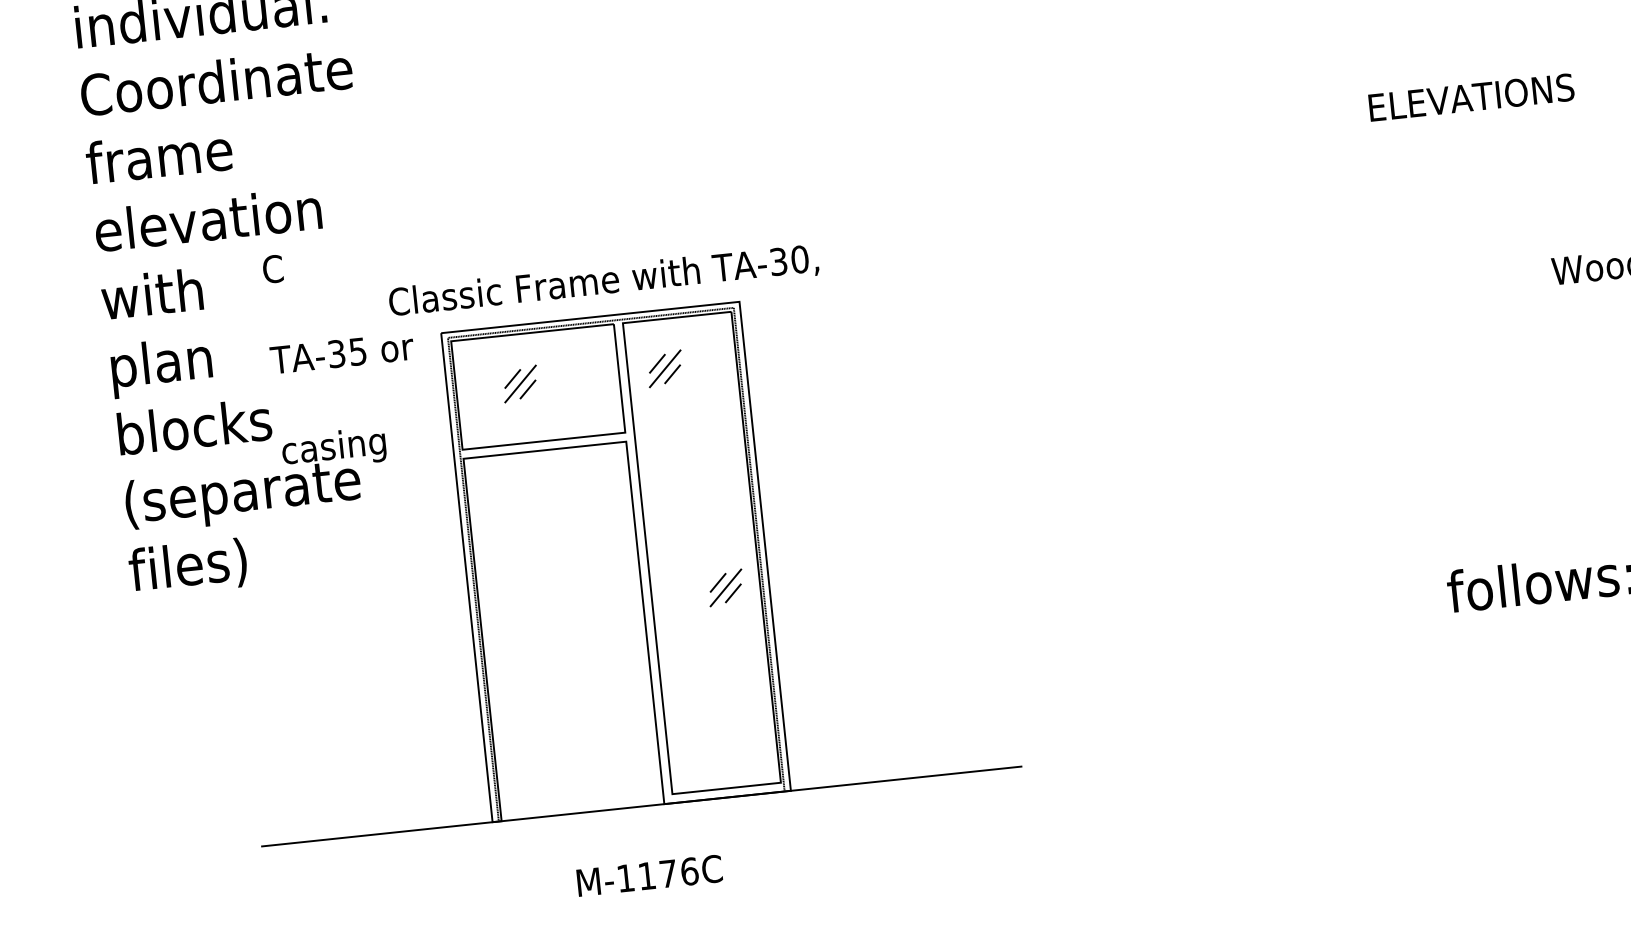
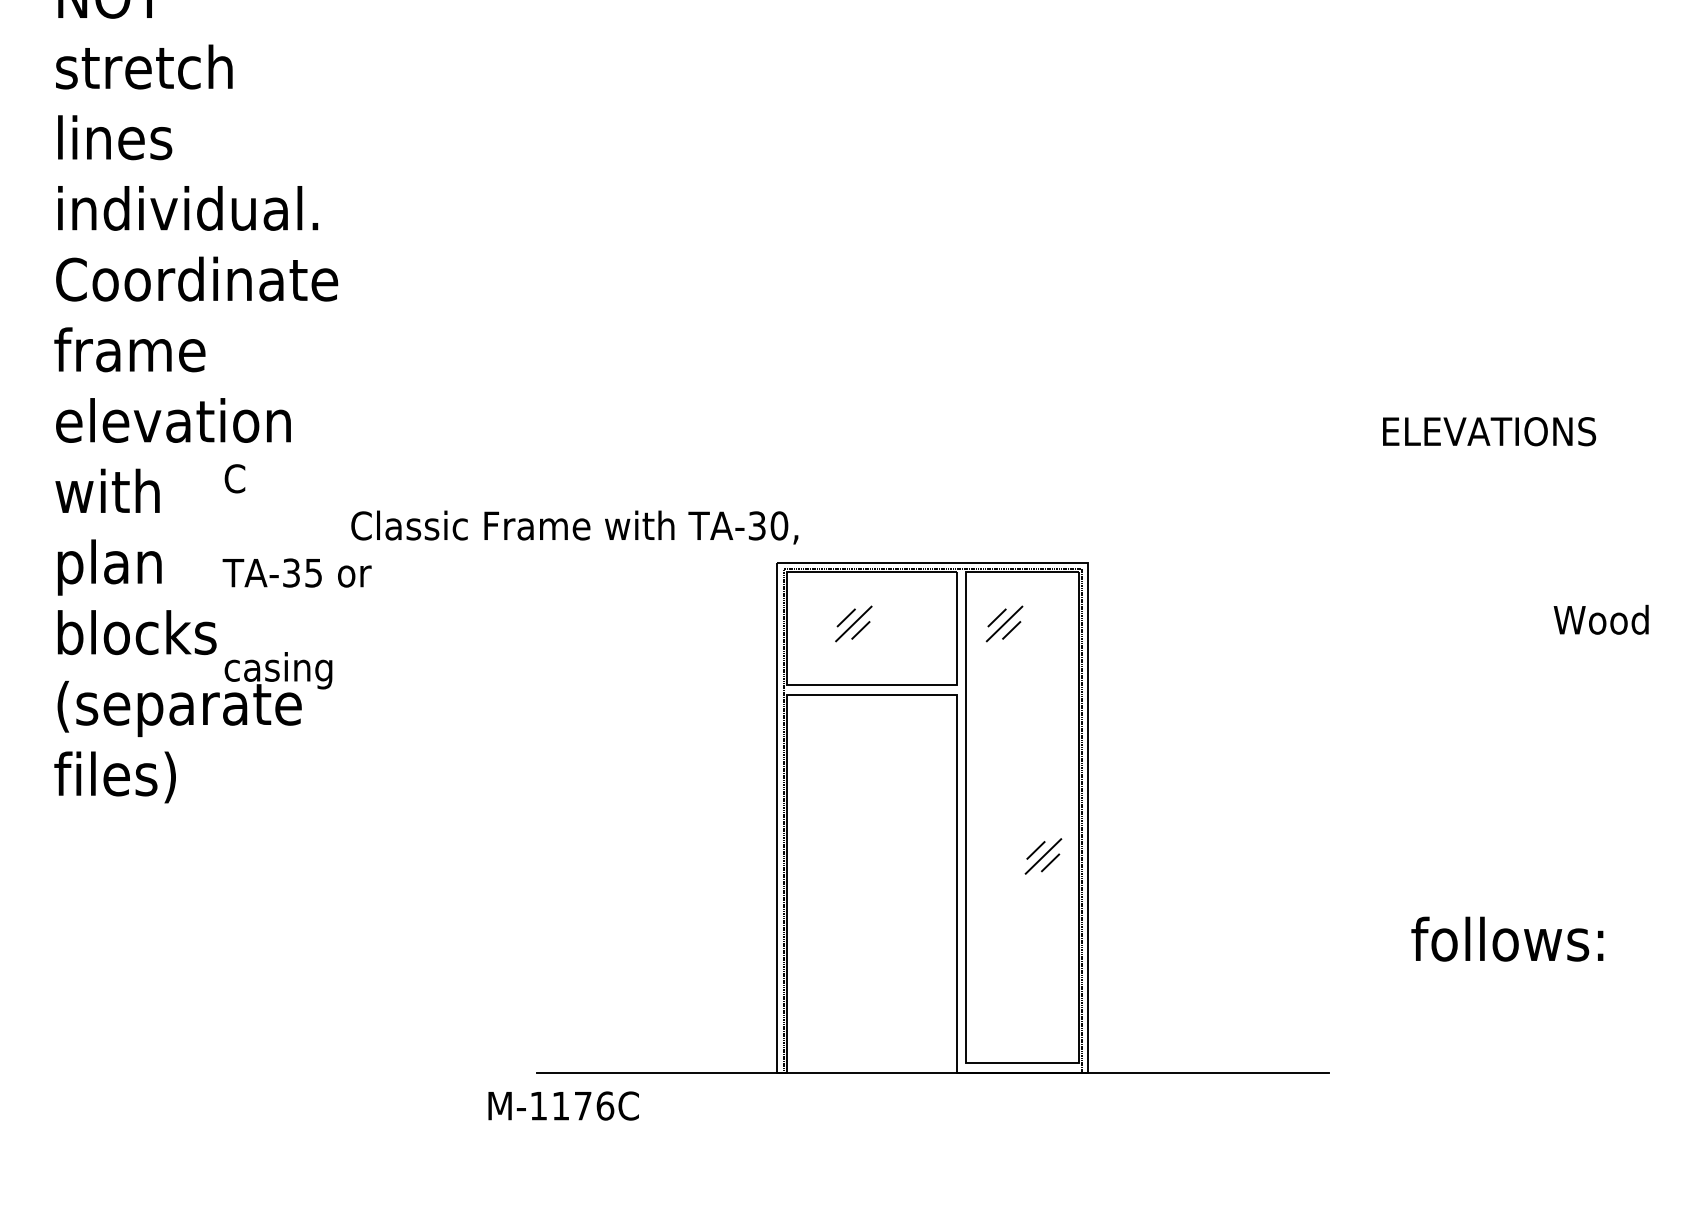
part: (615, 561) -> (932, 817), moved
text: (649, 875) -> (563, 1105), moved

